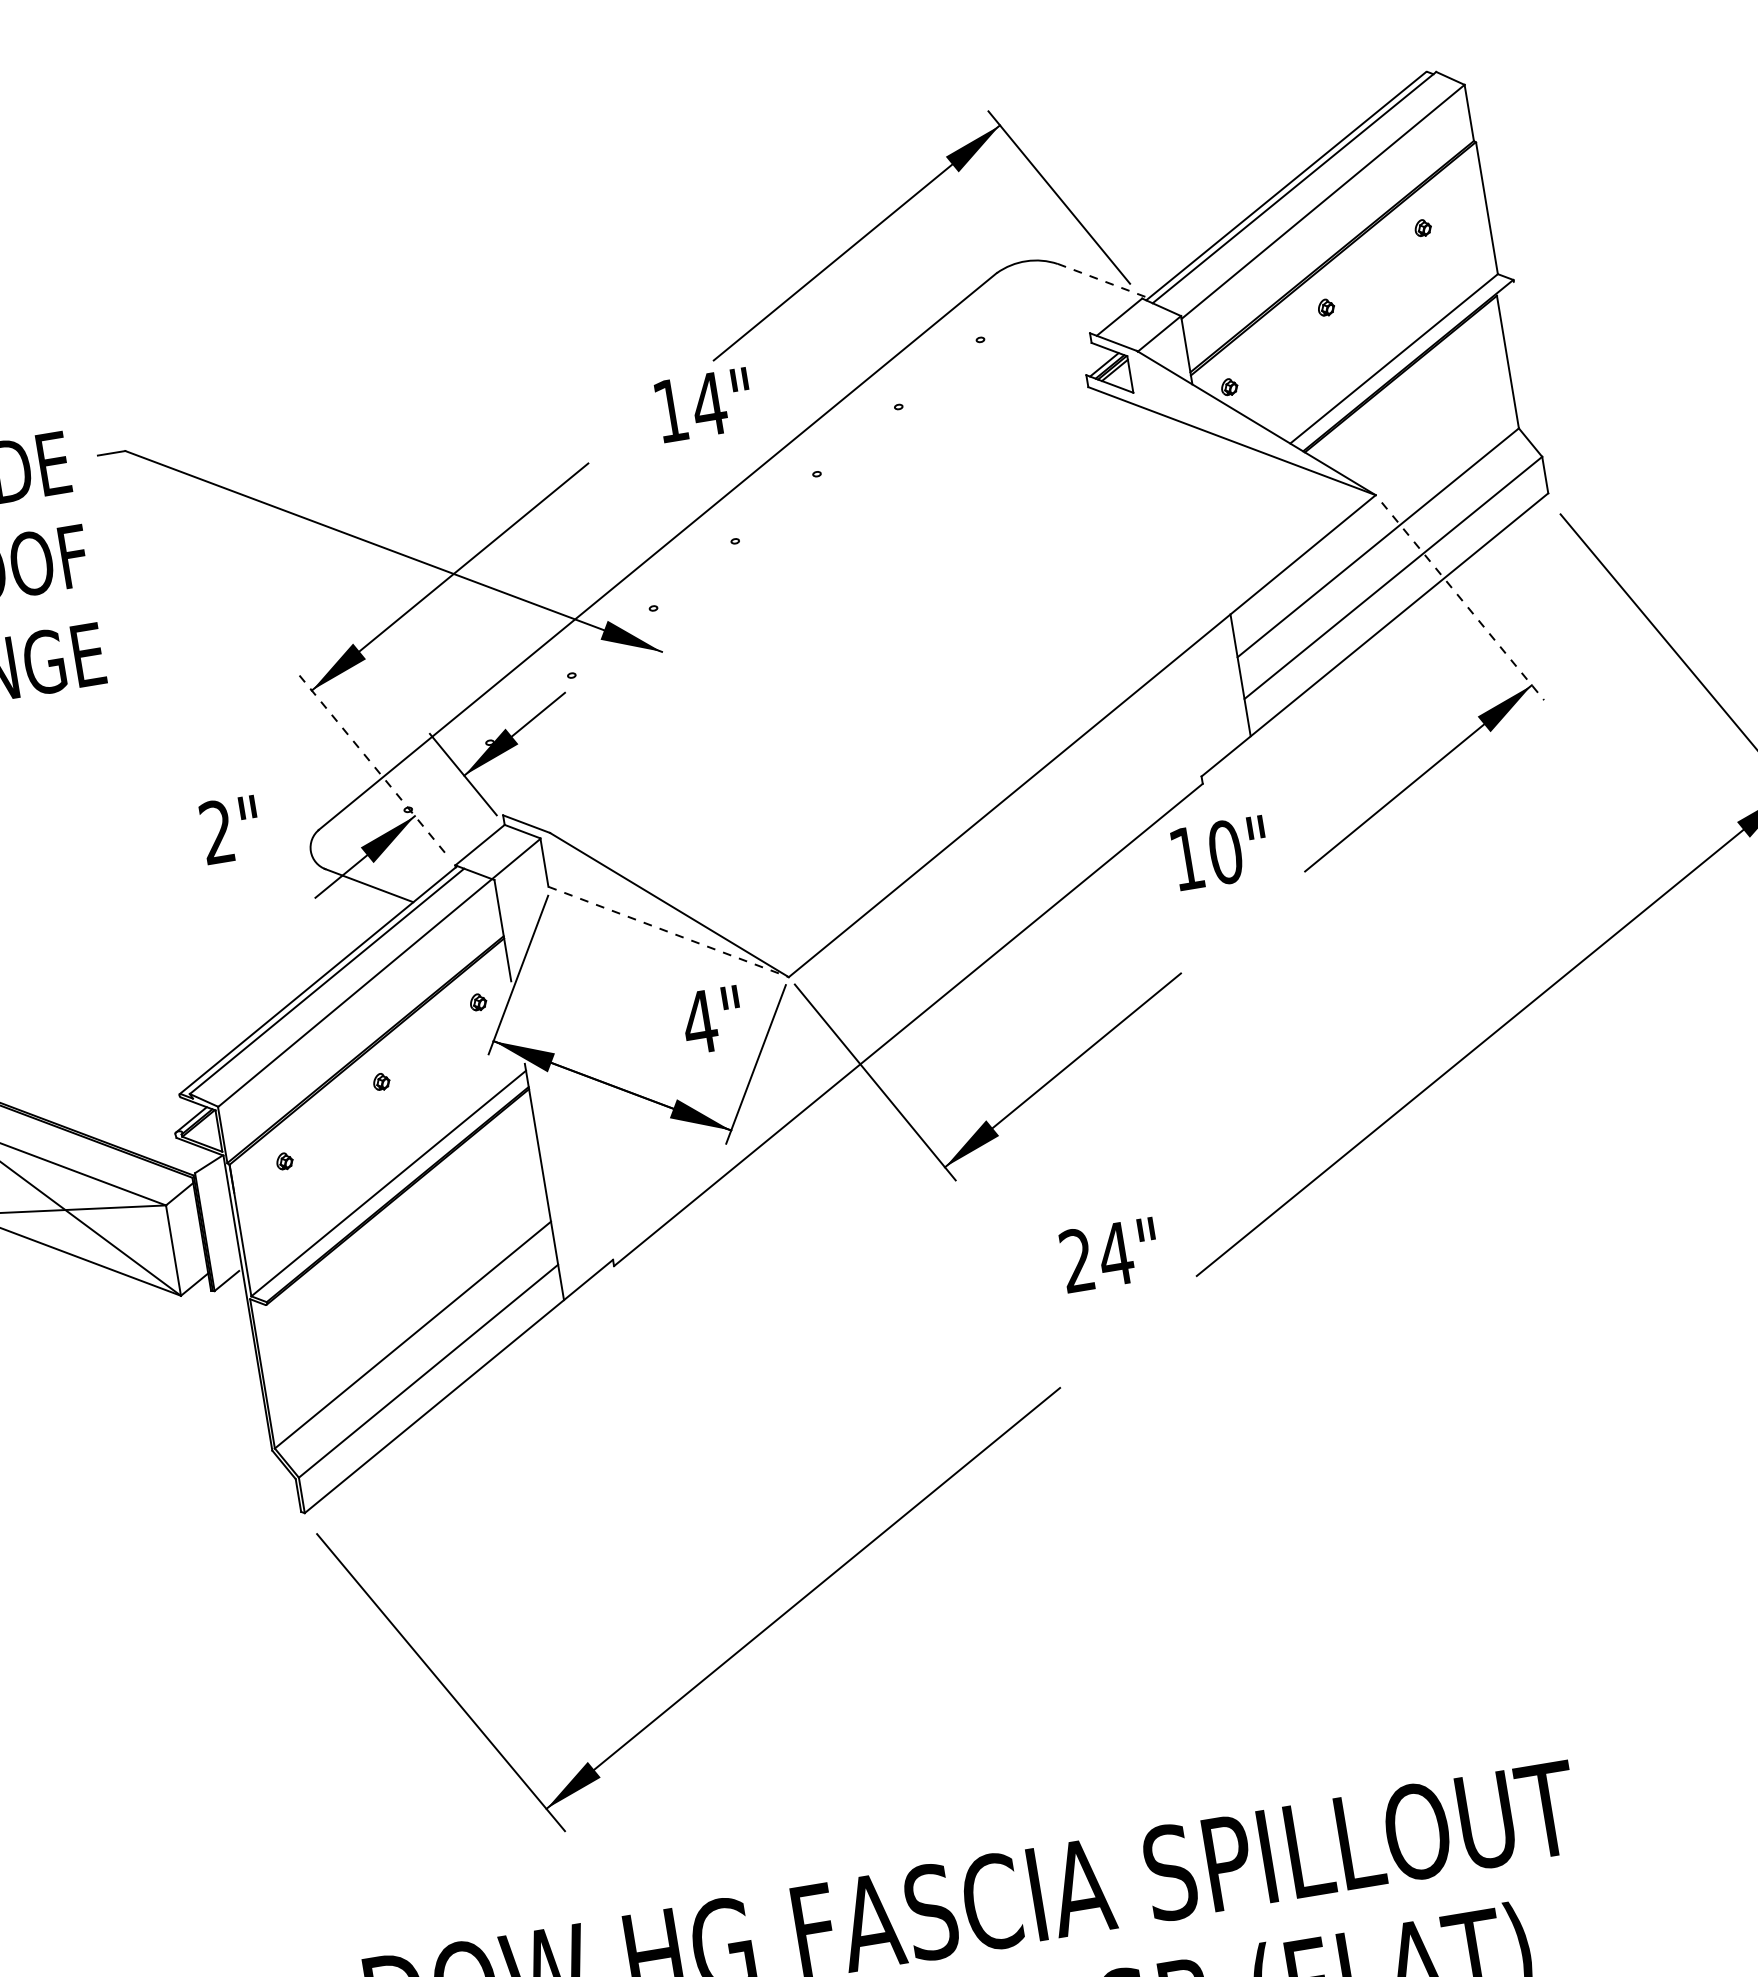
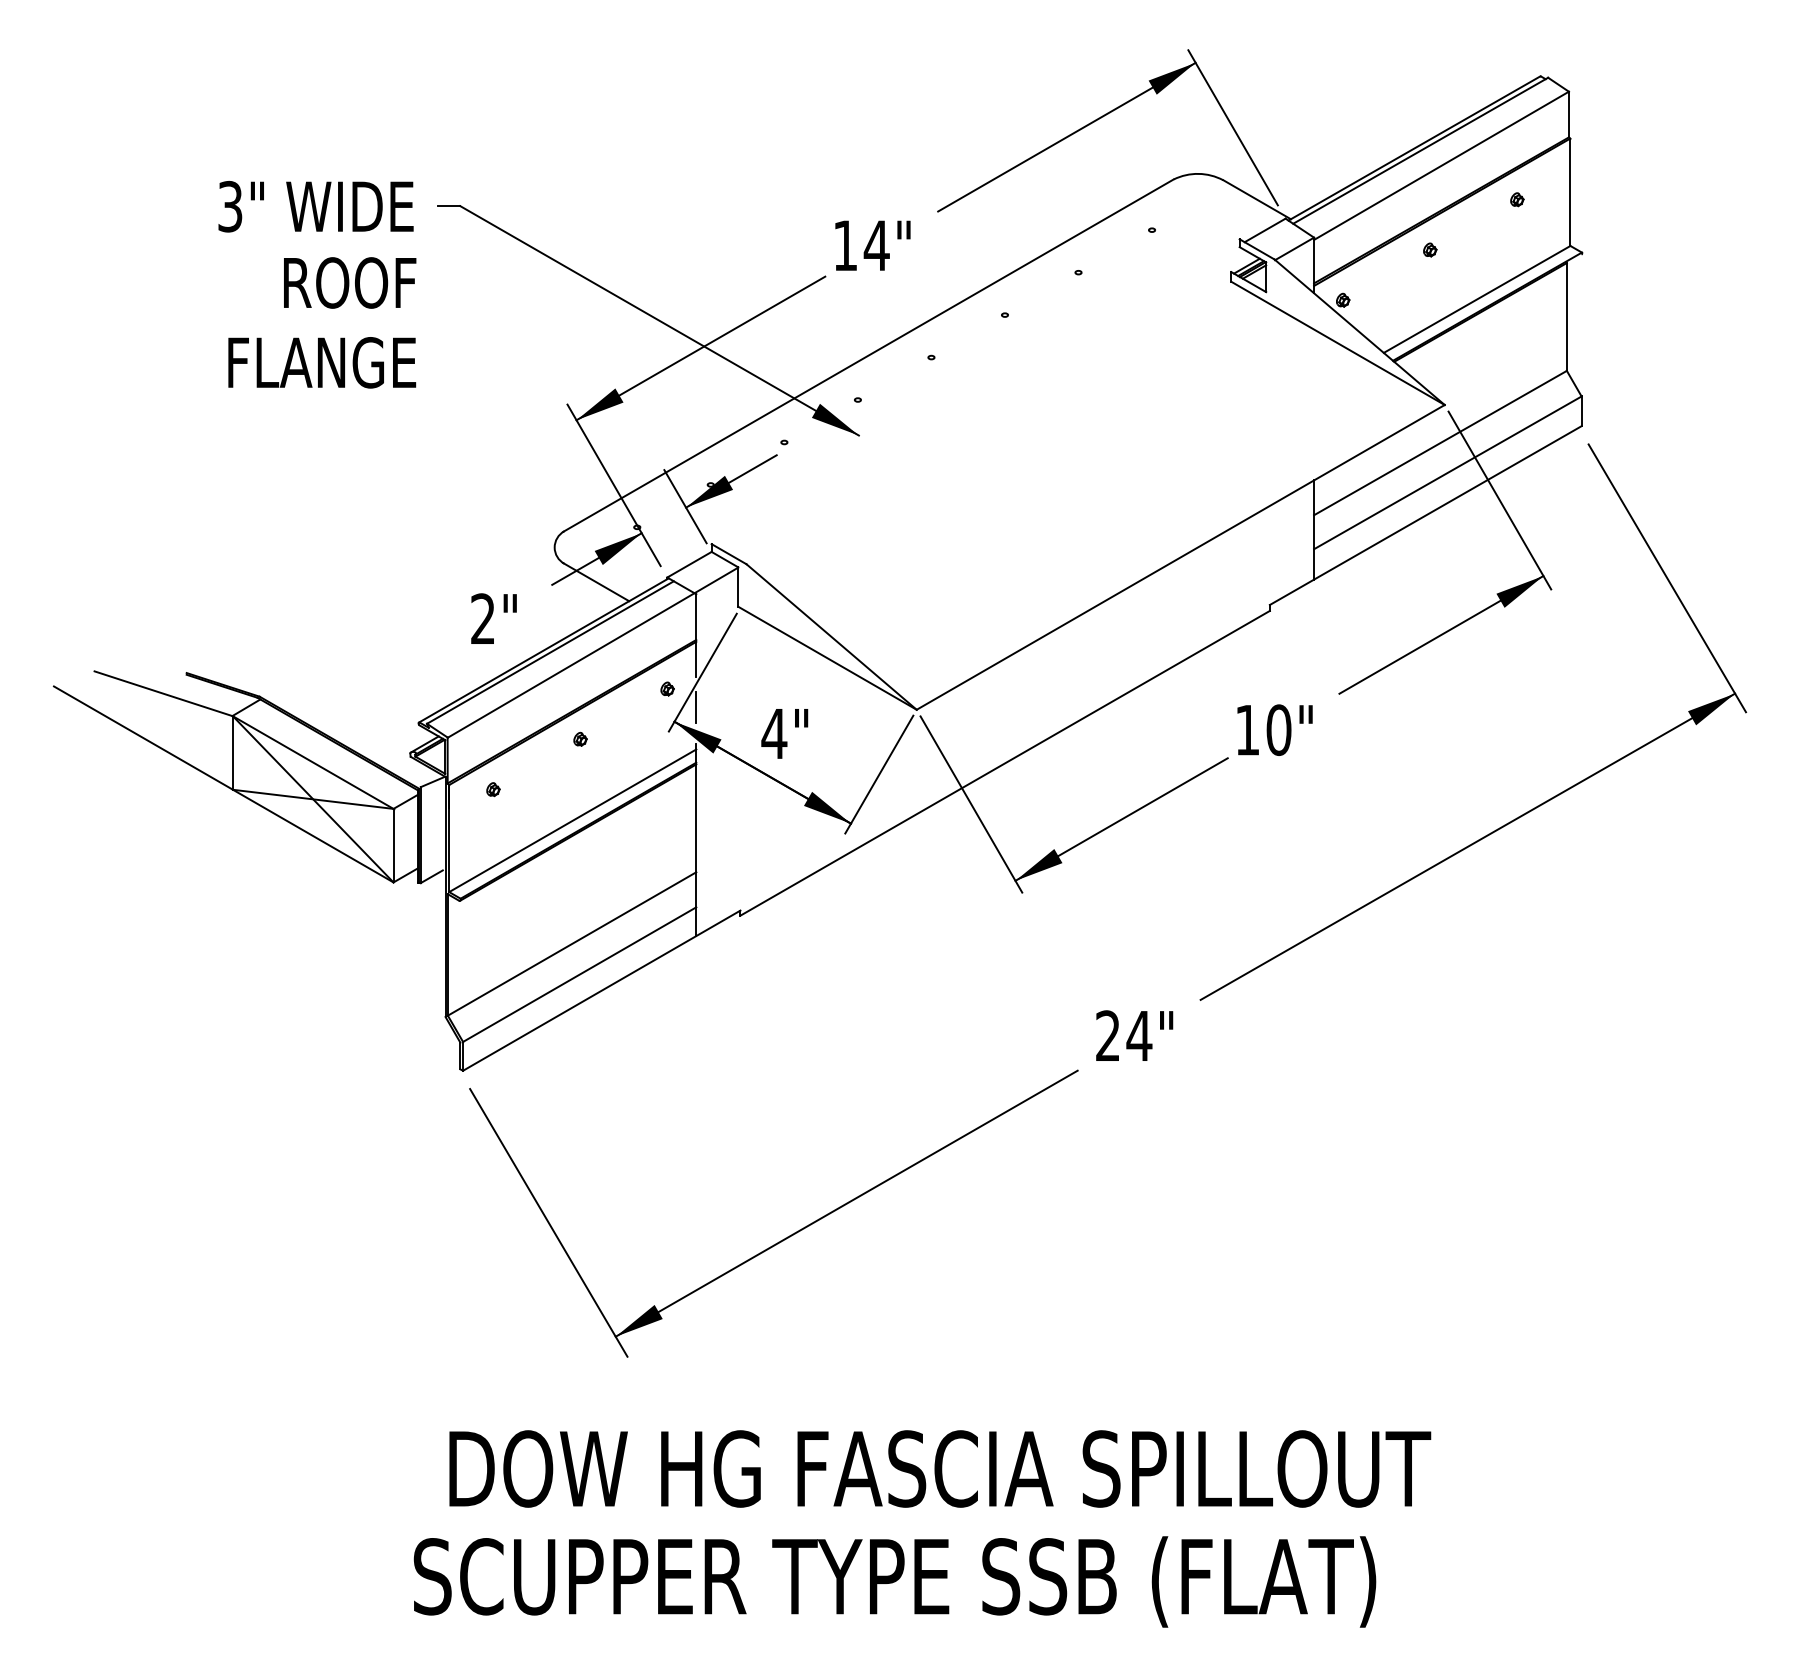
line: (1103, 280) -> (1257, 199), dashed -> solid
text: (703, 404) -> (872, 245), moved
line: (1462, 601) -> (1499, 500), dashed -> solid
line: (370, 761) -> (613, 484), dashed -> solid
text: (229, 829) -> (493, 618), moved
text: (1219, 852) -> (1274, 729), moved
line: (668, 932) -> (827, 658), dashed -> solid
line: (517, 1017) -> (696, 706), added
text: (712, 1019) -> (784, 733), moved
text: (1109, 1254) -> (1134, 1035), moved

